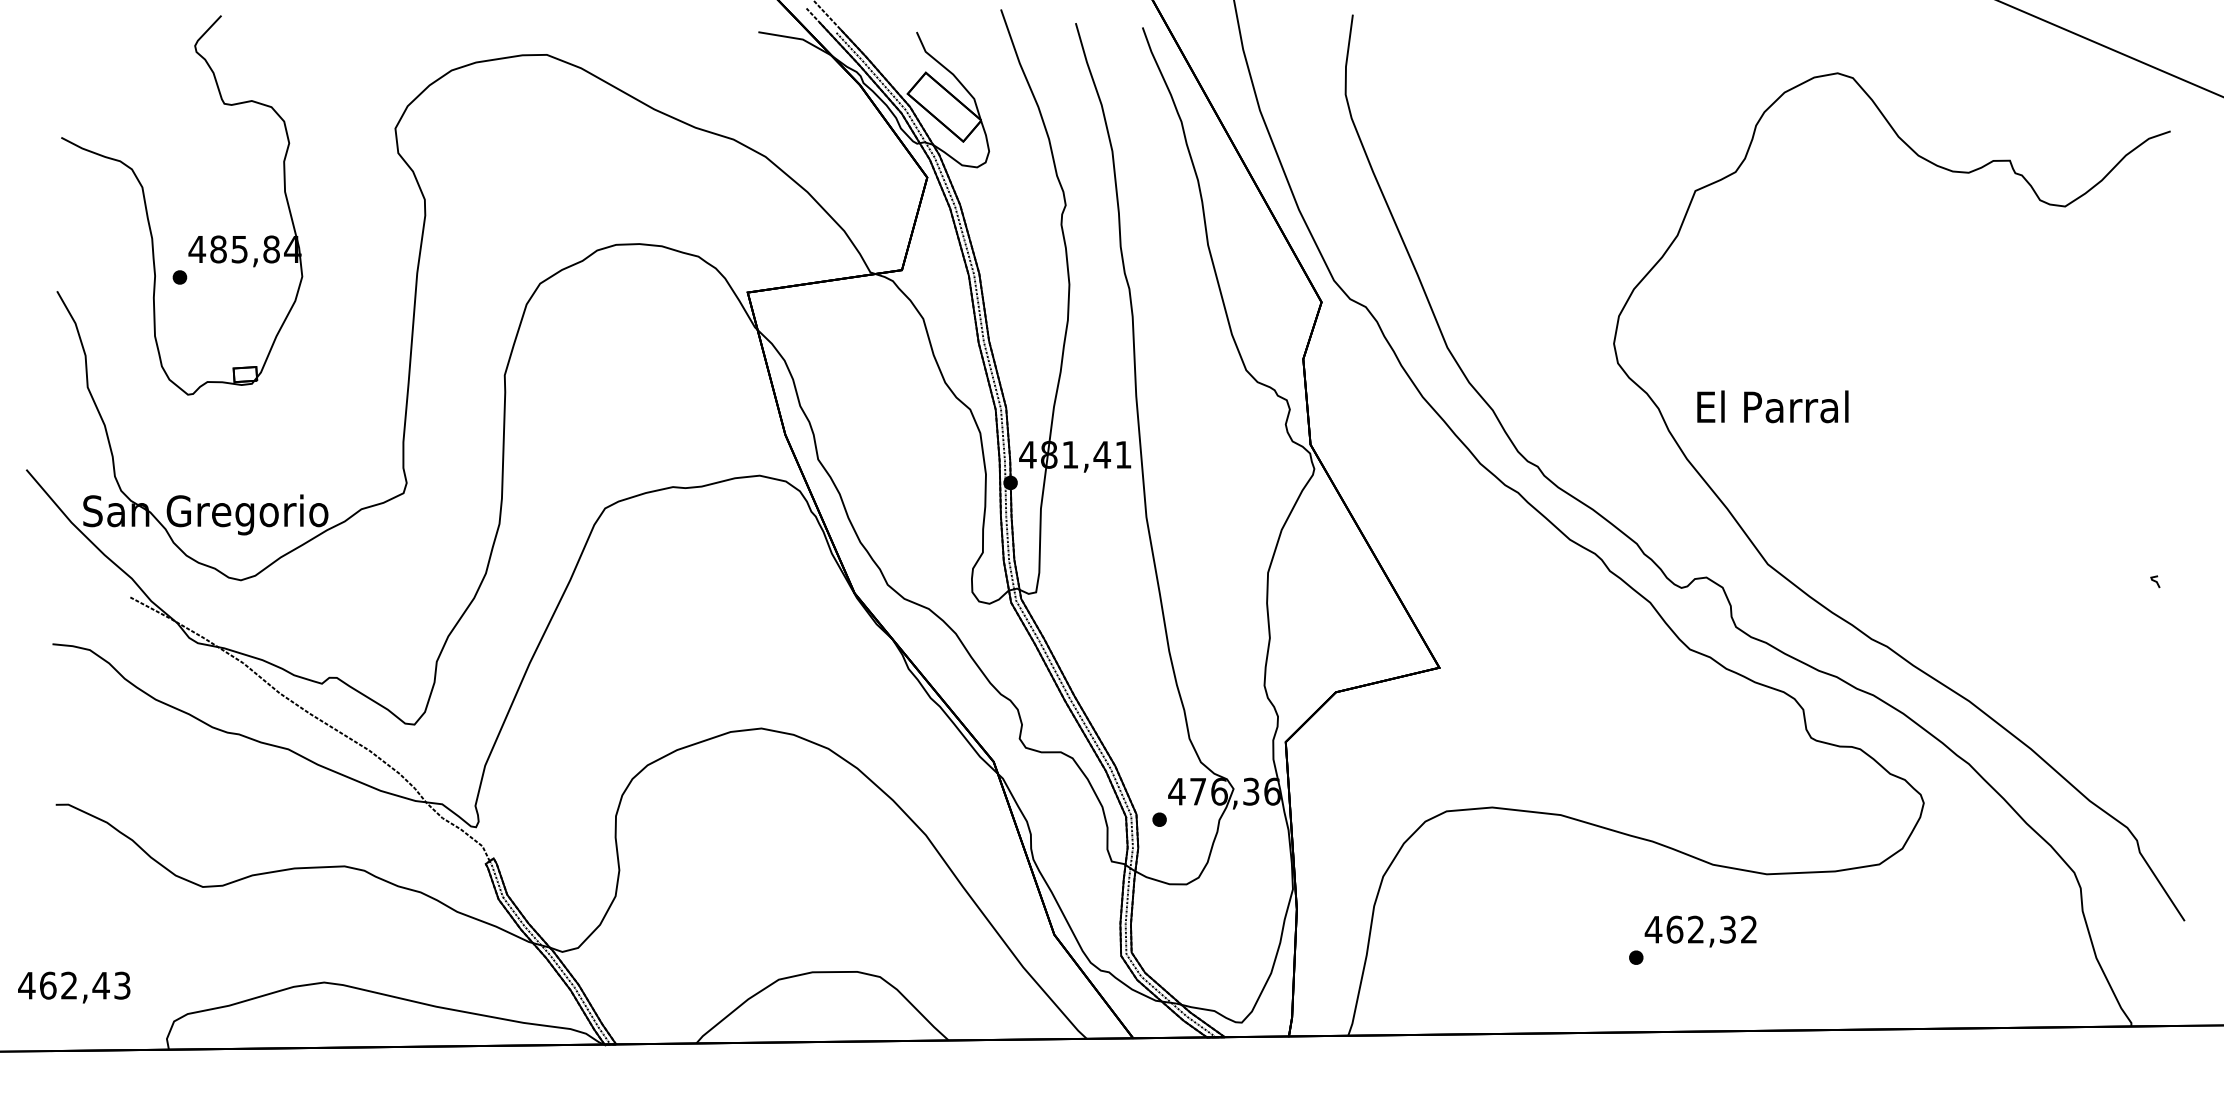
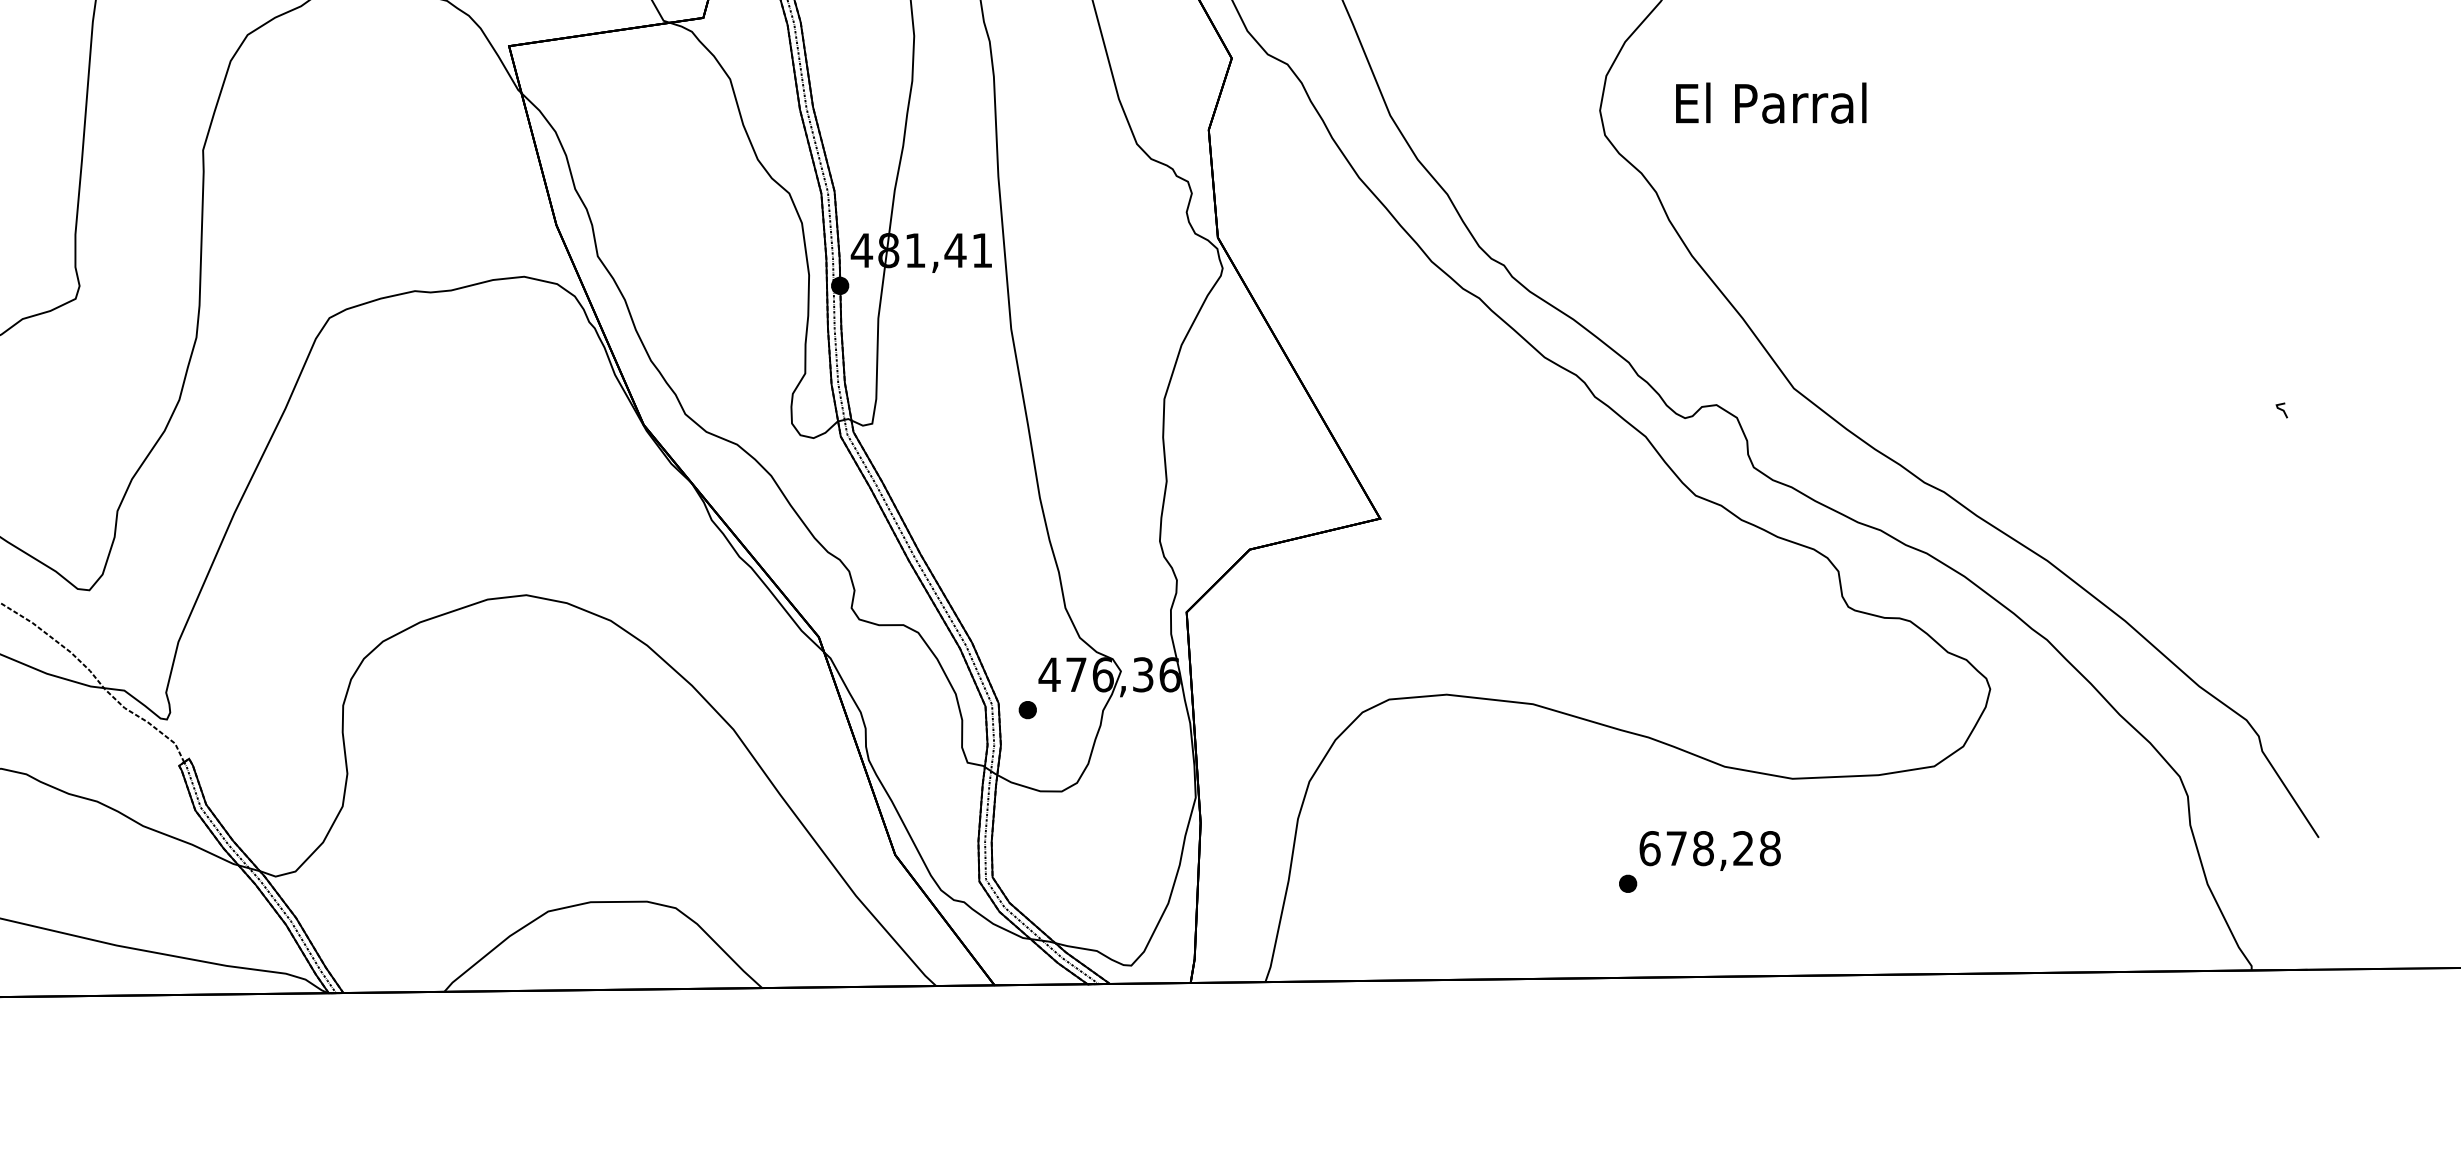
text: (1772, 406) -> (1770, 102), moved
text: (1700, 929) -> (1708, 848), 462,32 -> 678,28

